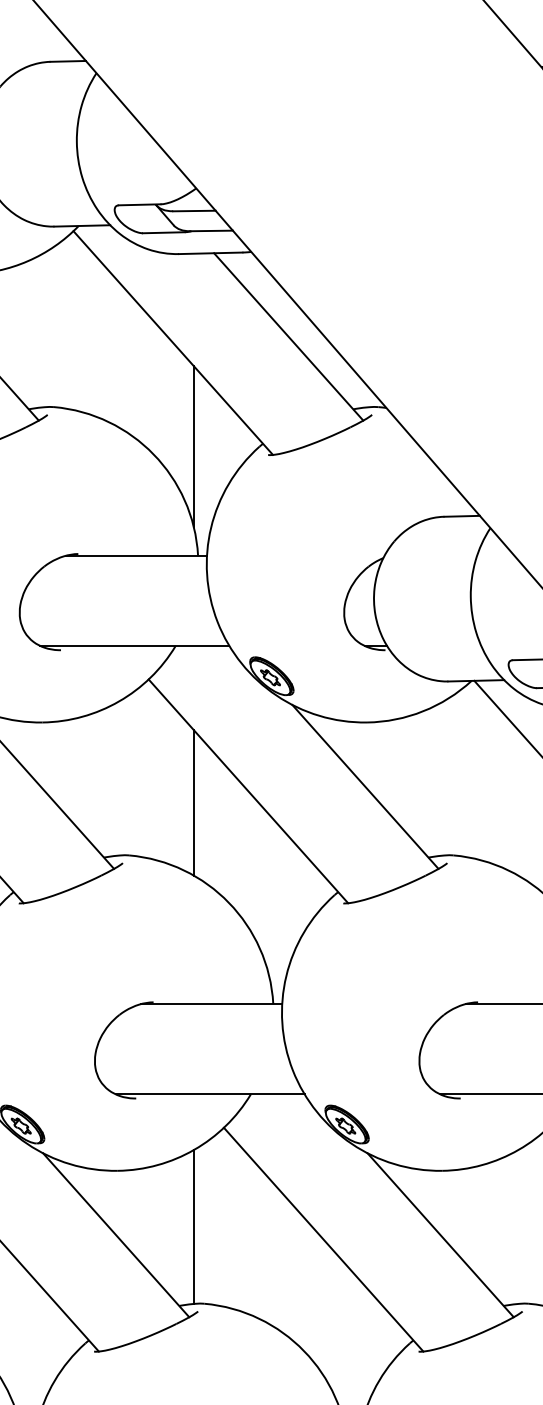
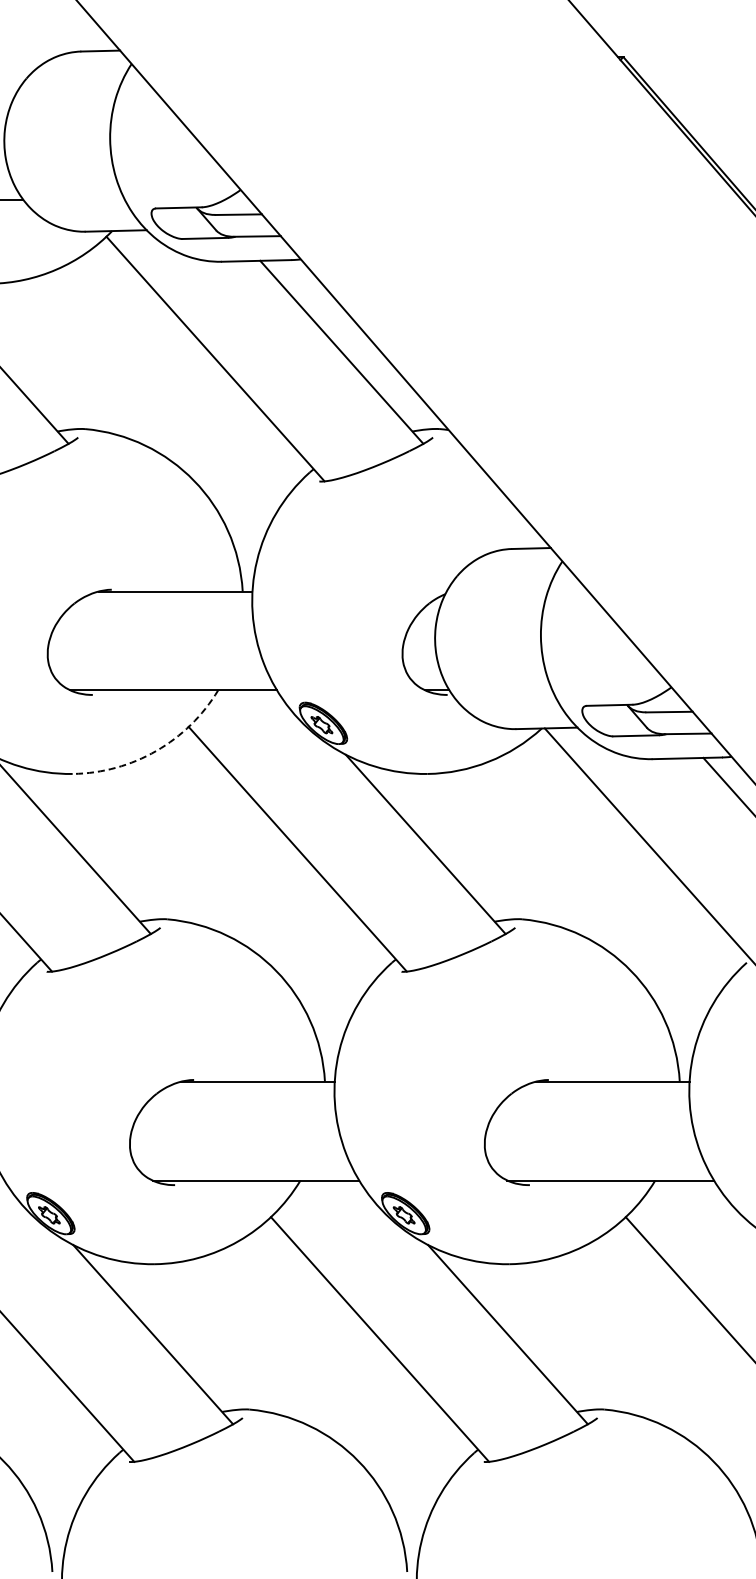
line: (193, 446) -> (237, 472), removed
arc: (119, 701) -> (156, 751), solid -> dashed
line: (193, 802) -> (237, 861), removed
line: (193, 1226) -> (237, 1325), removed

